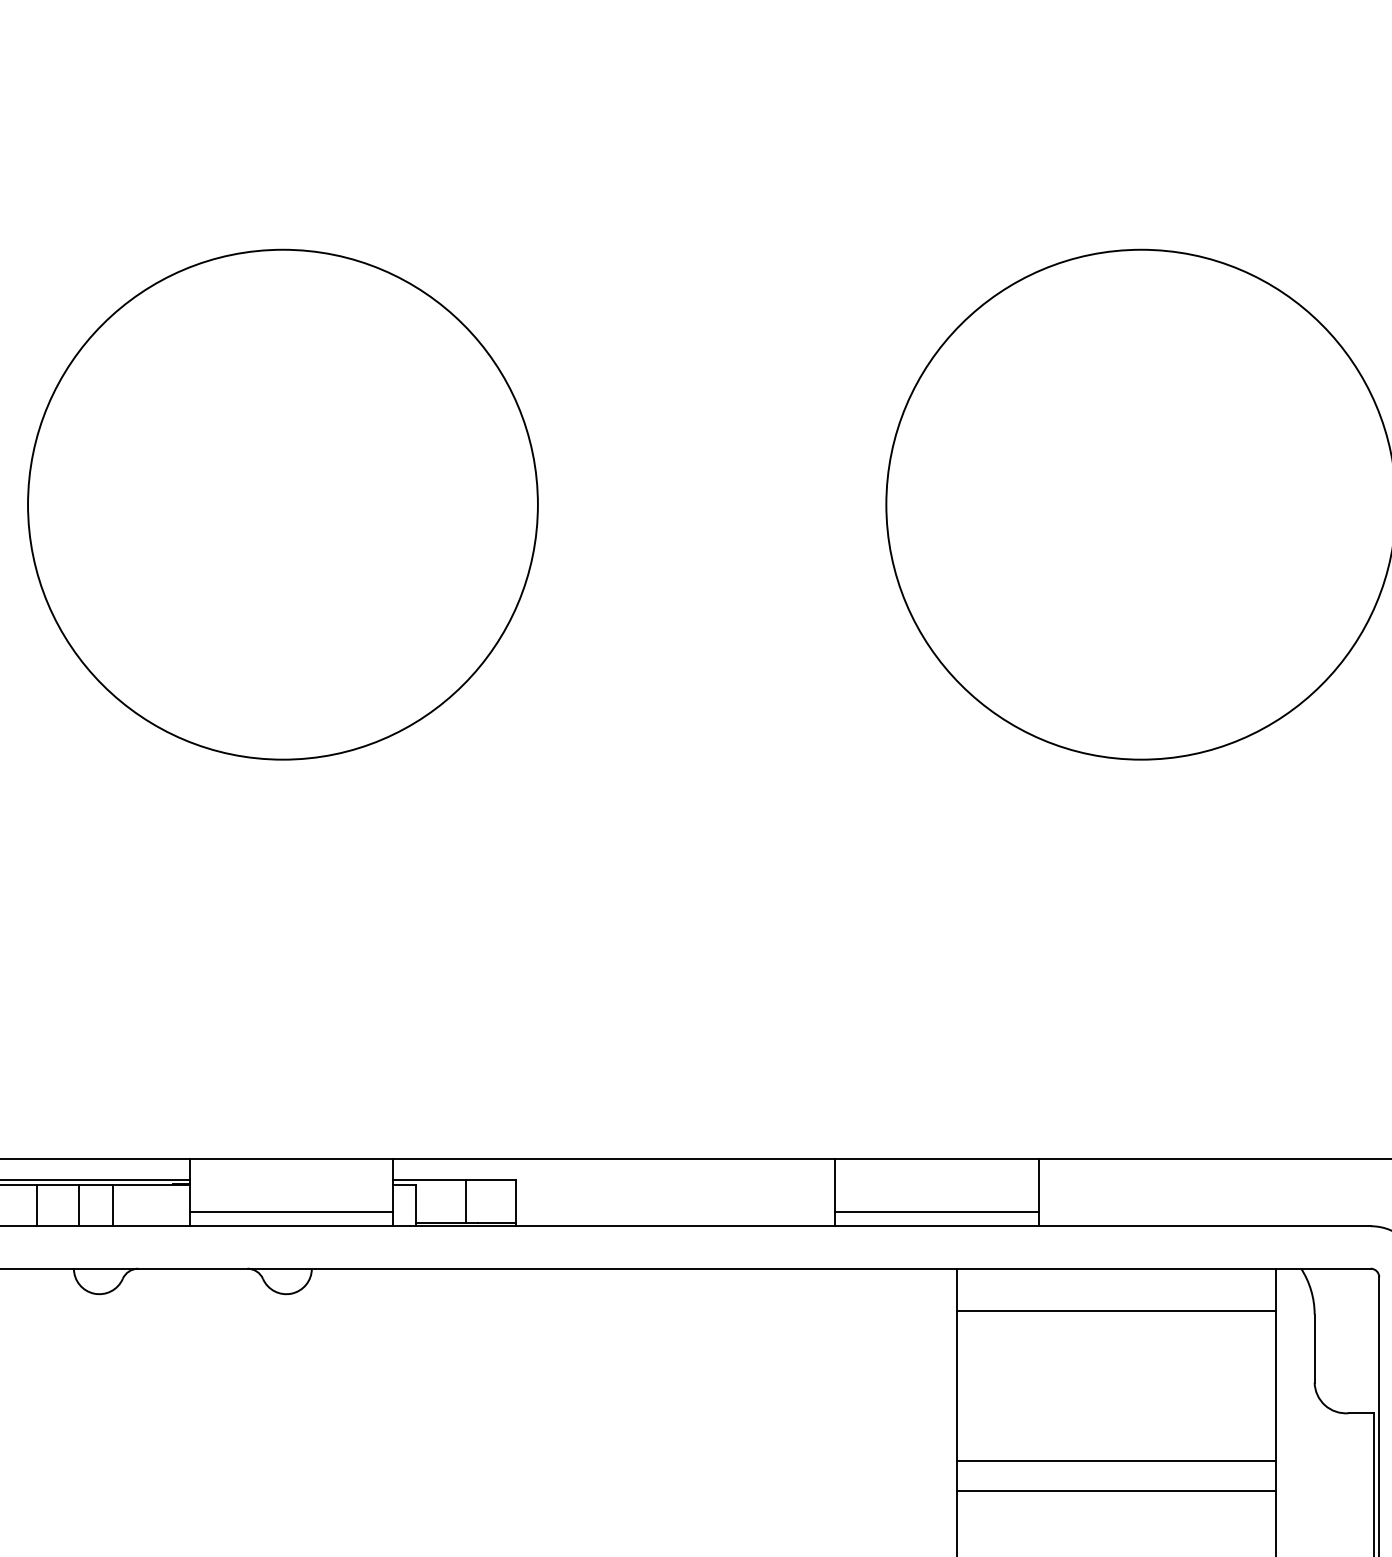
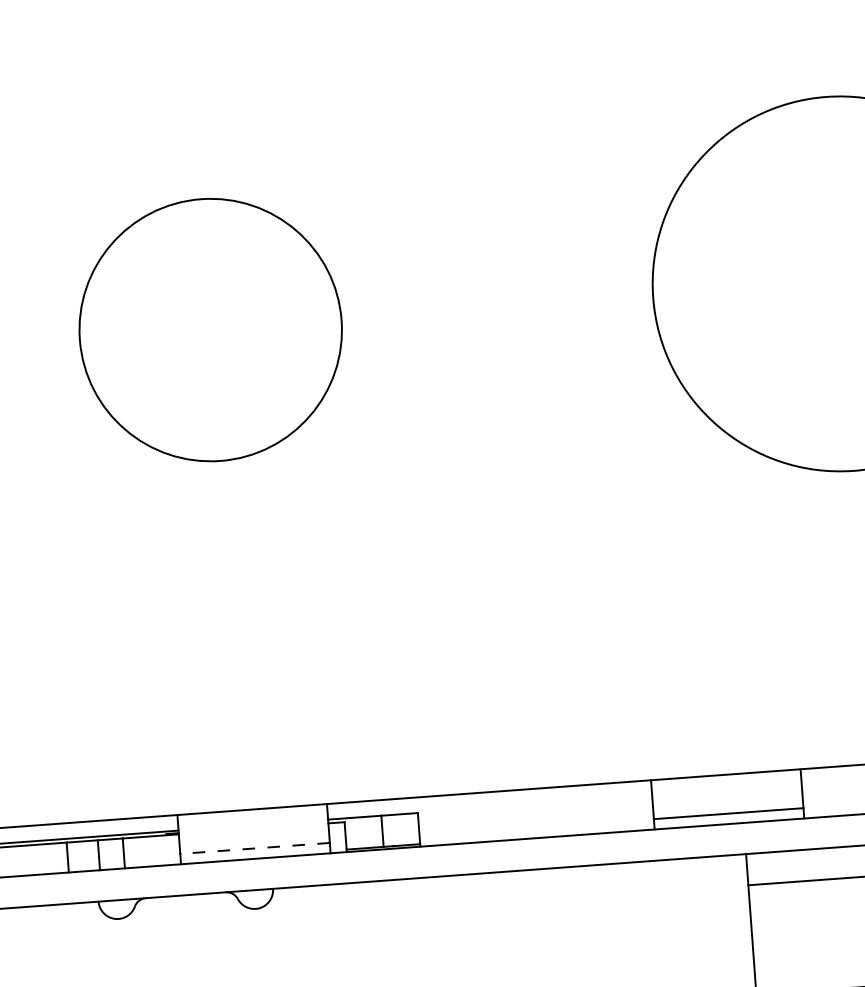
circle: (282, 504) -> (210, 330), size x0.7
line: (291, 1212) -> (255, 848), solid -> dashed

